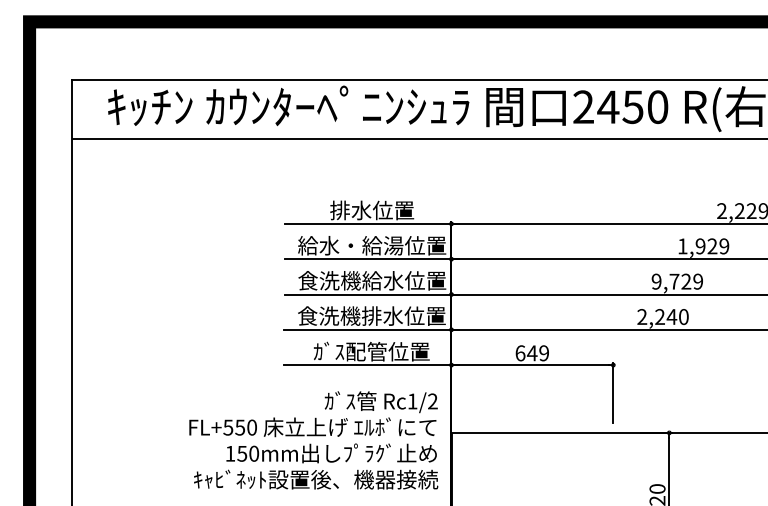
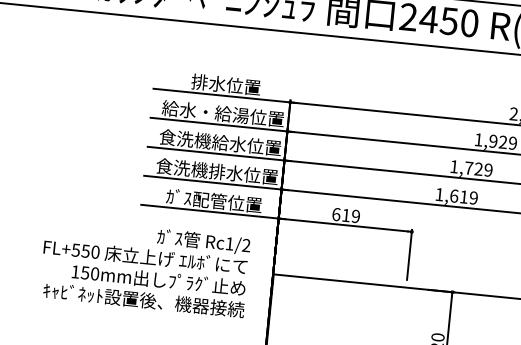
text: (656, 281) -> (454, 166), 9,729 -> 1,729
text: (662, 317) -> (456, 196), 2,240 -> 1,619
text: (532, 353) -> (346, 215), 649 -> 619
text: (313, 440) -> (144, 267), moved

